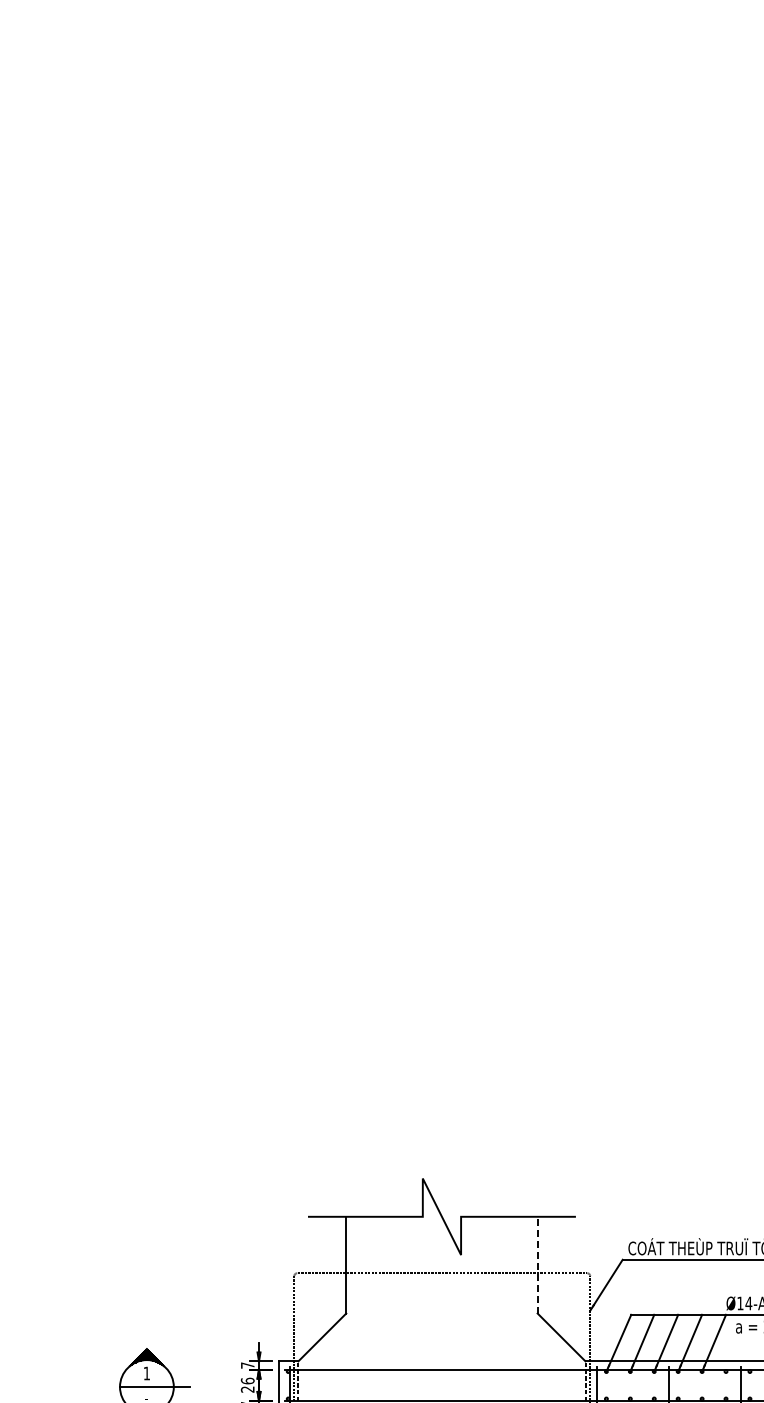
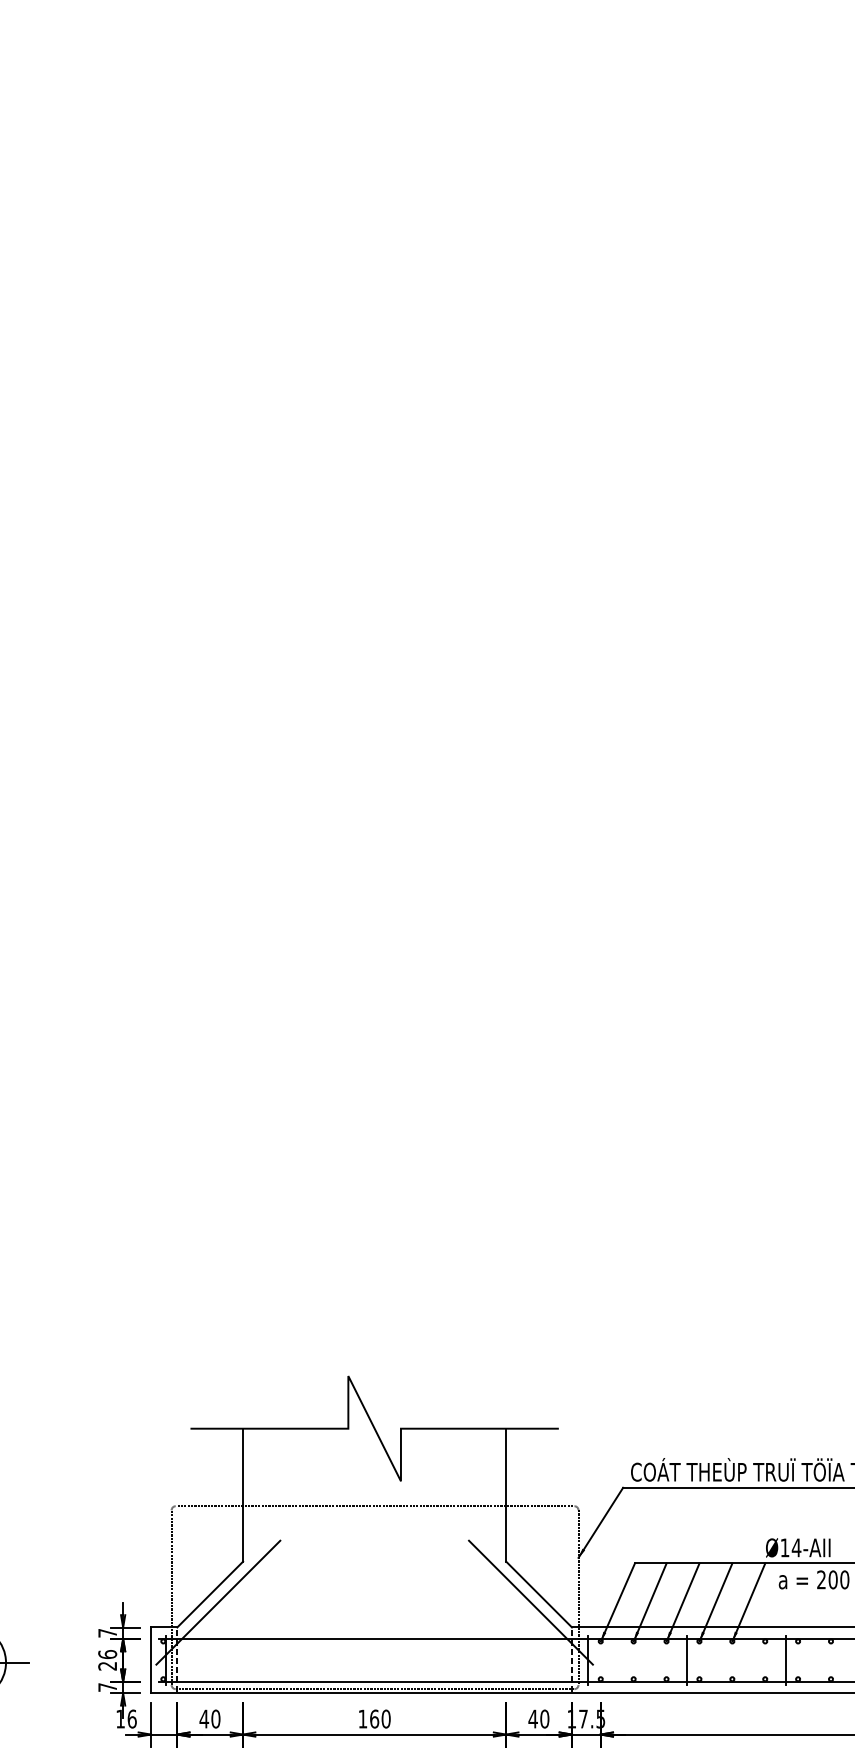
line: (537, 1264) -> (506, 1494), dashed -> solid
line: (328, 1343) -> (218, 1602), added
line: (555, 1343) -> (530, 1602), added

